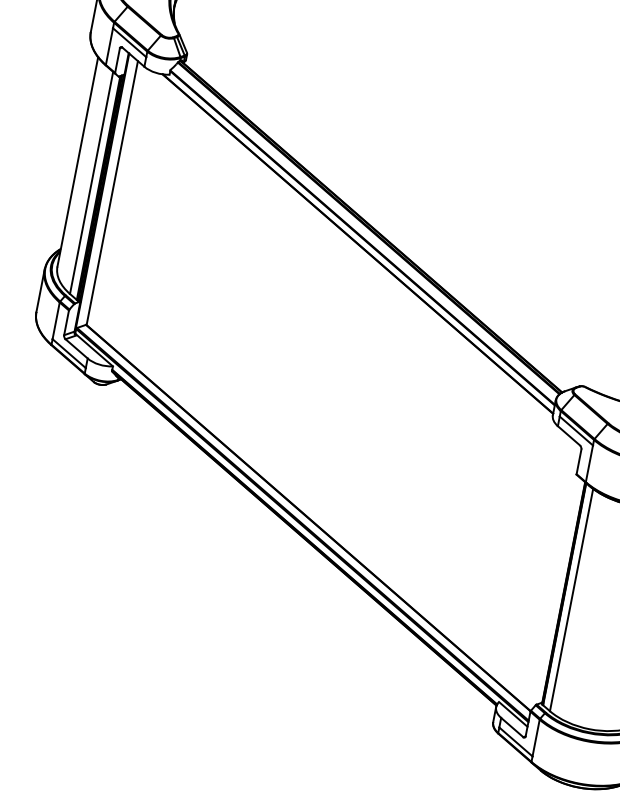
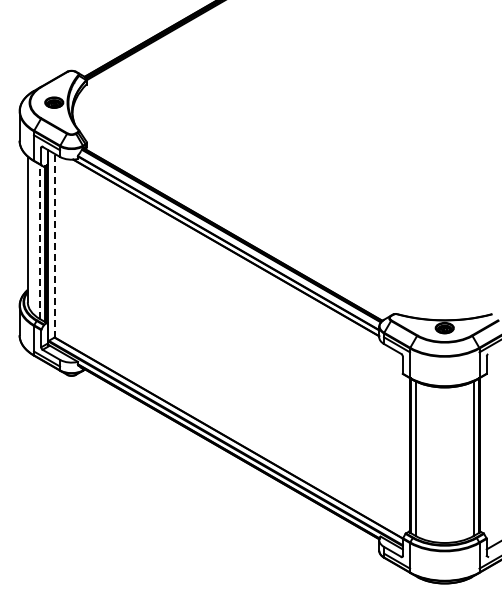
line: (91, 182) -> (39, 241), solid -> dashed
line: (111, 192) -> (54, 245), solid -> dashed

